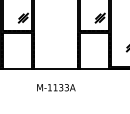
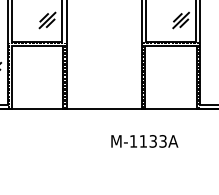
text: (56, 87) -> (145, 141), moved

